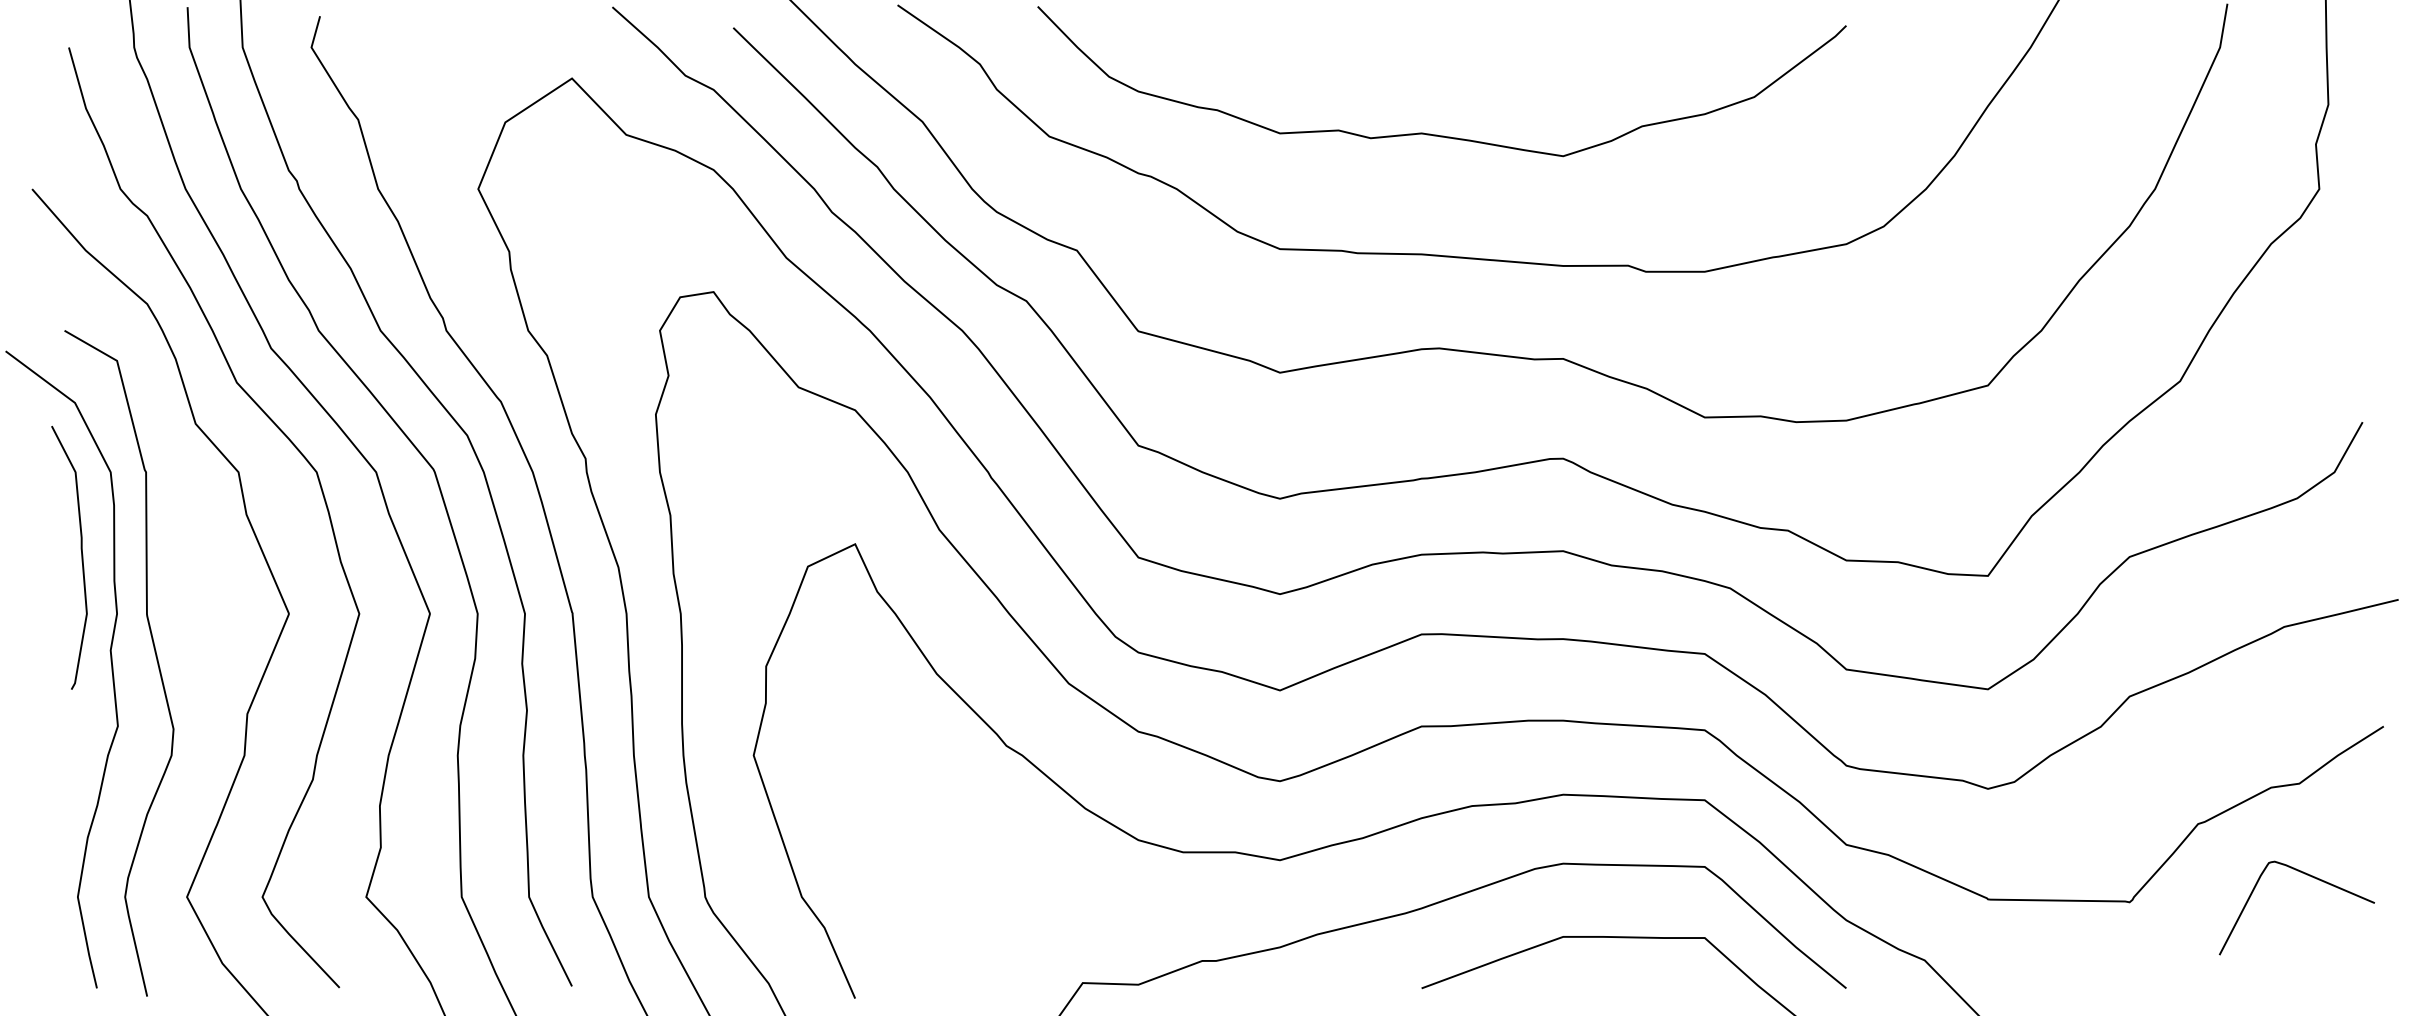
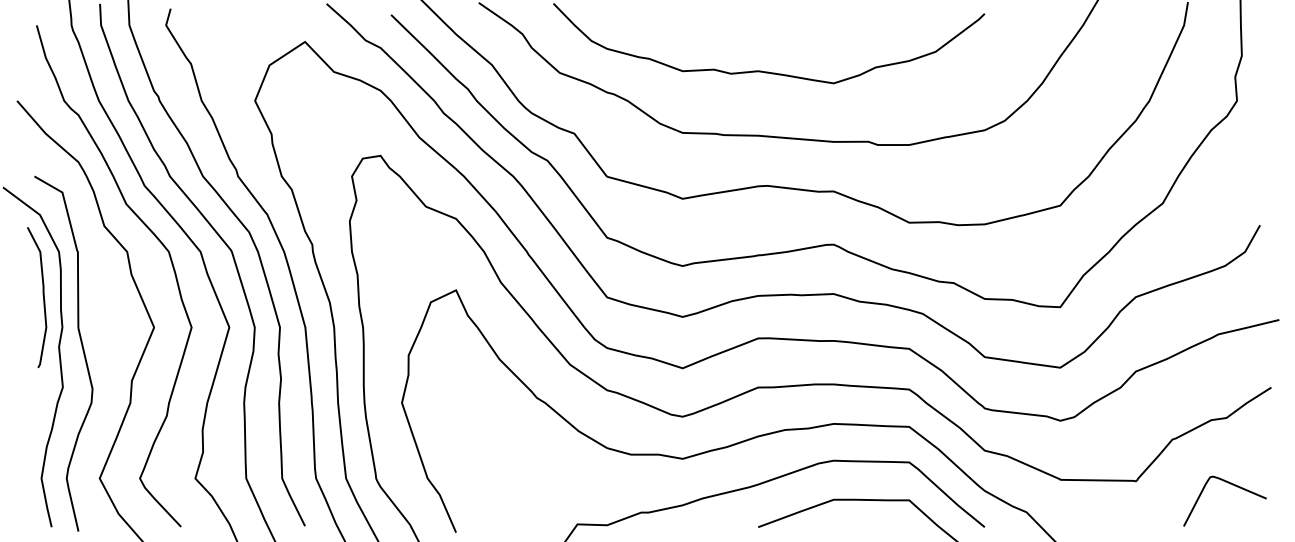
curve: (2310, 878) -> (1232, 485), moved

